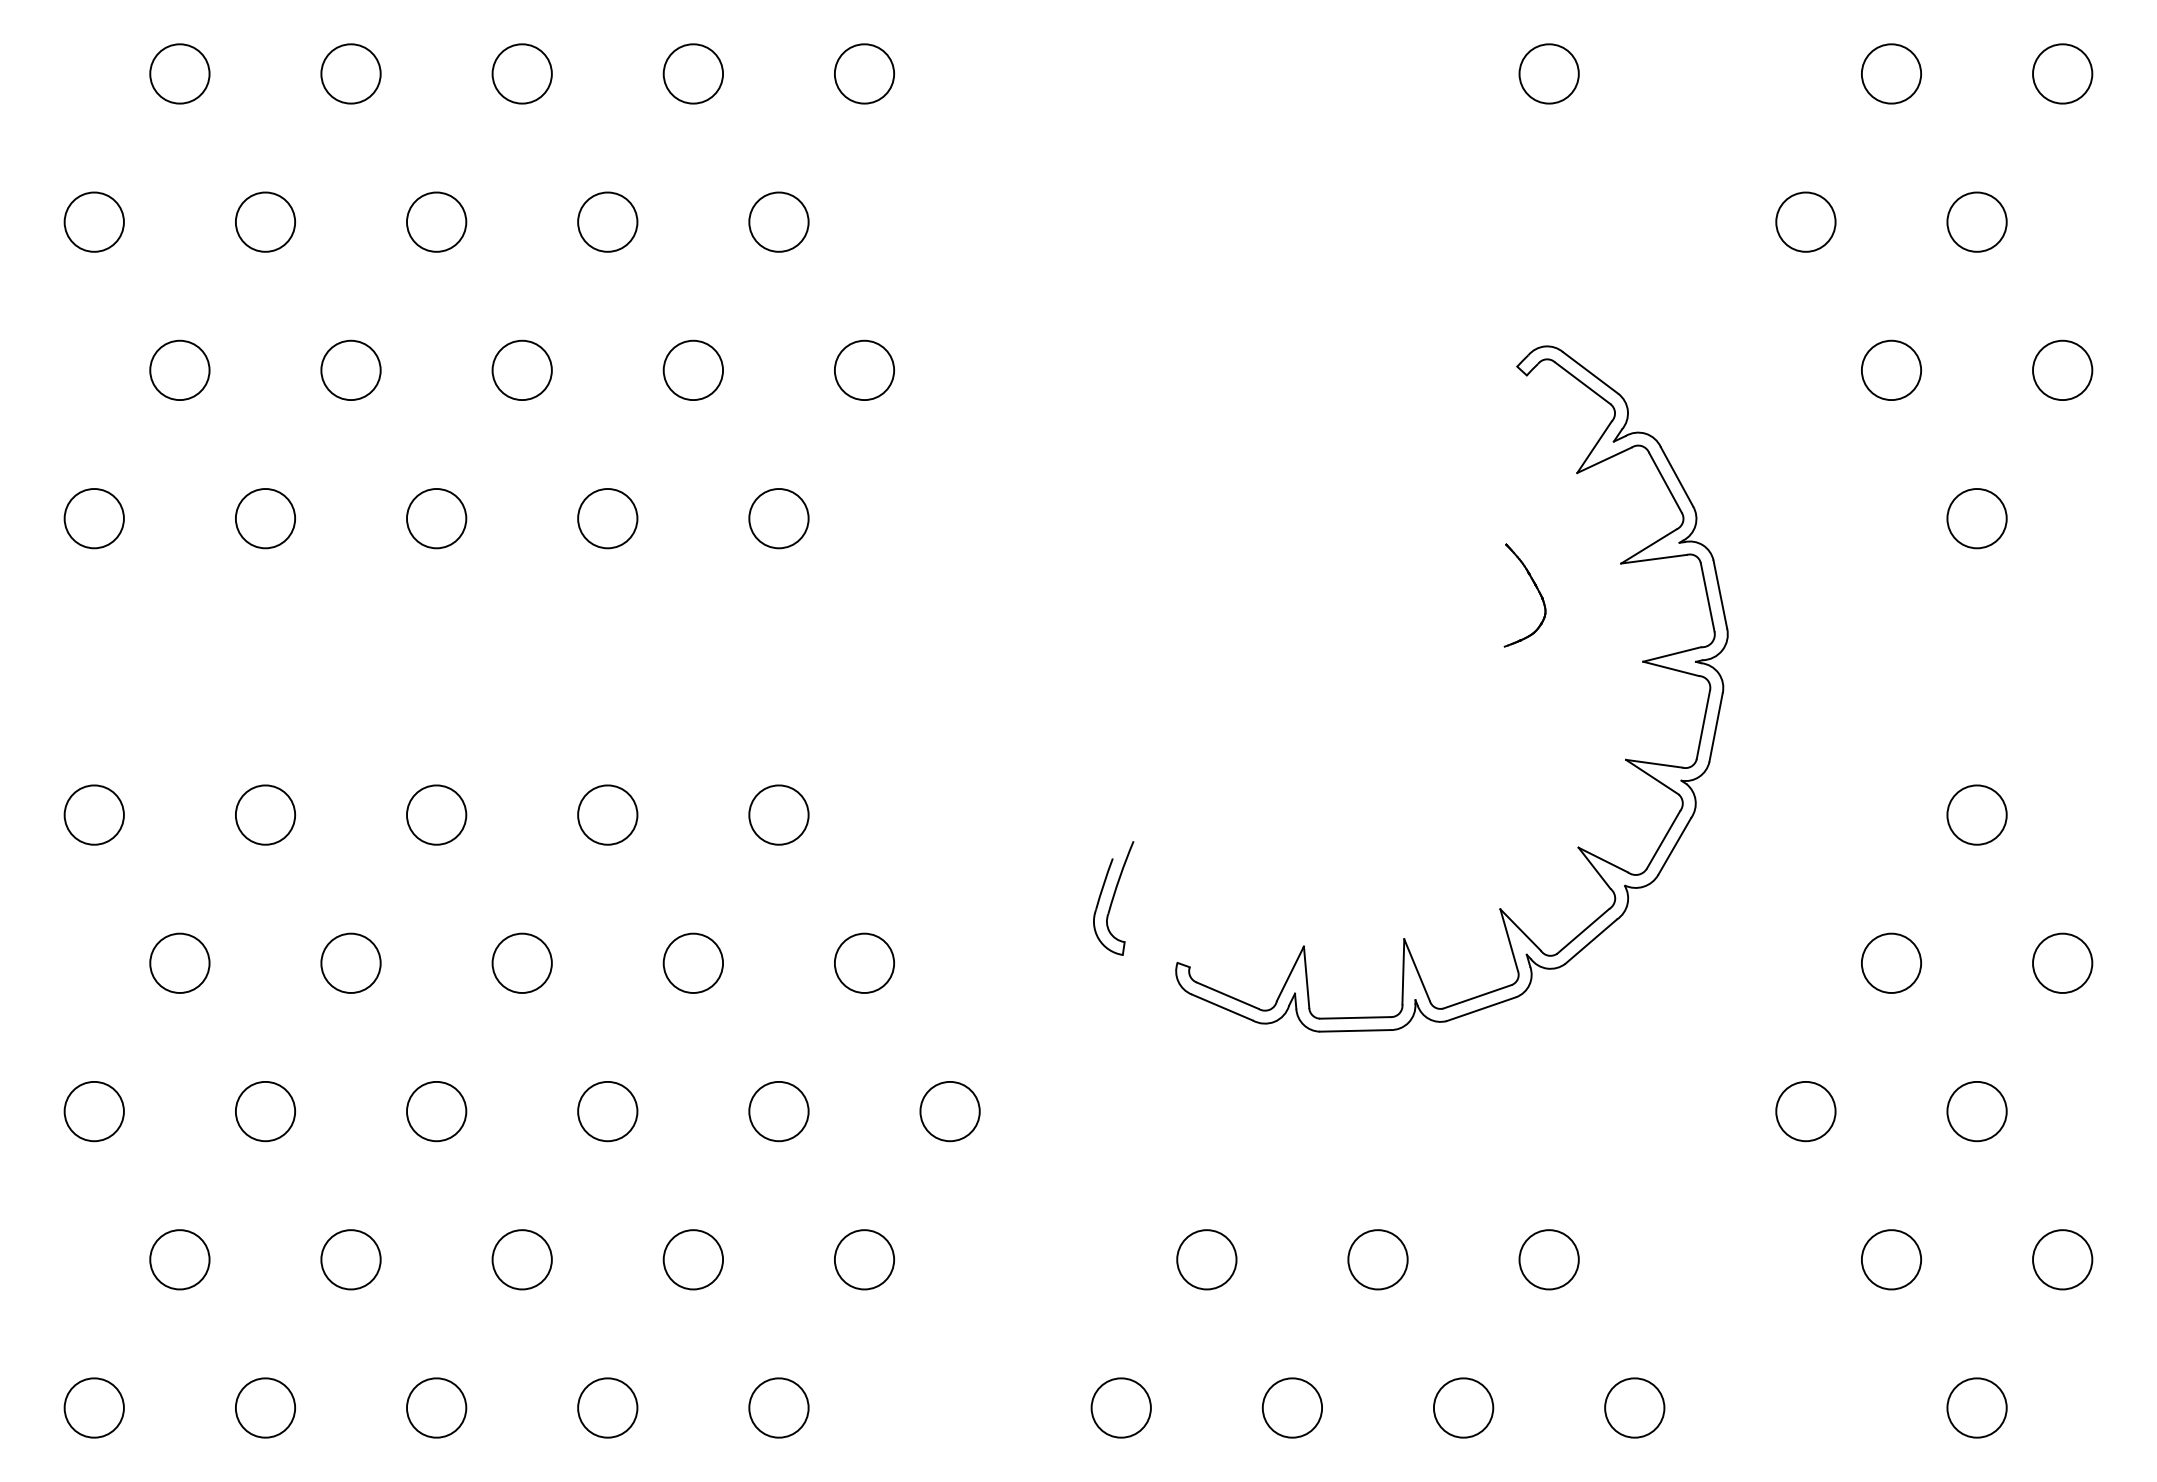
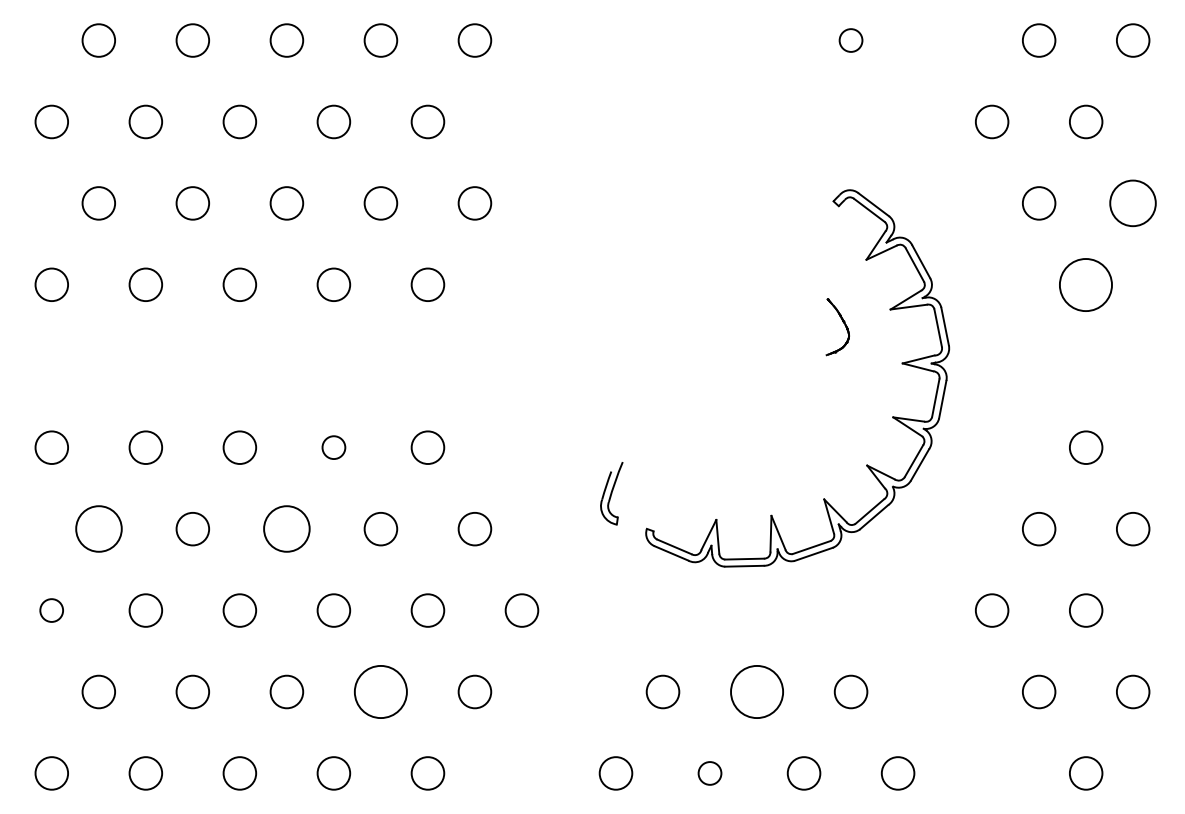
circle: (1548, 73) -> (850, 40), size x0.7
circle: (2063, 370) -> (1133, 203), size x1.4
circle: (1977, 518) -> (1086, 284), size x1.6
circle: (607, 814) -> (333, 447), size x0.7
circle: (179, 963) -> (98, 529), size x1.4
circle: (521, 963) -> (286, 529), size x1.4
circle: (93, 1111) -> (51, 610), size x0.7
circle: (692, 1258) -> (380, 691), size x1.6
circle: (1377, 1258) -> (756, 691), size x1.6
circle: (1291, 1408) -> (709, 773), size x0.7

